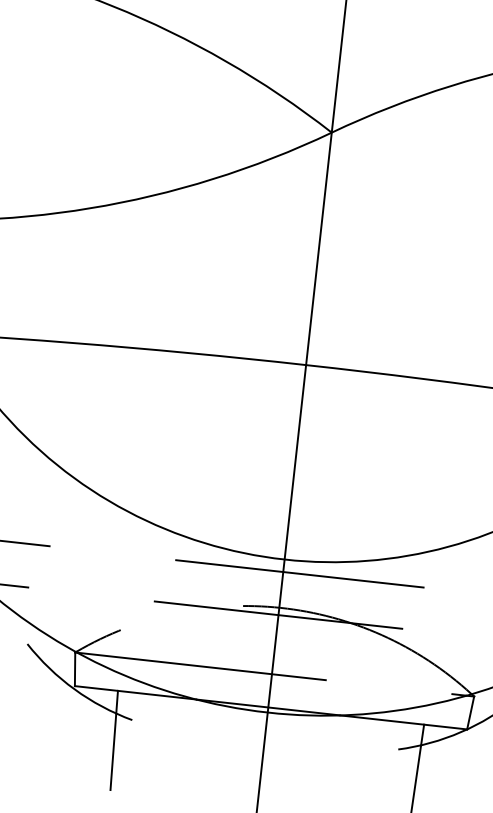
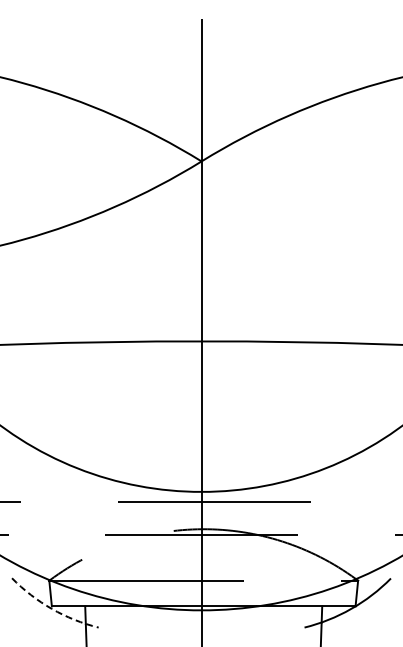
arc: (74, 688) -> (51, 608), solid -> dashed

